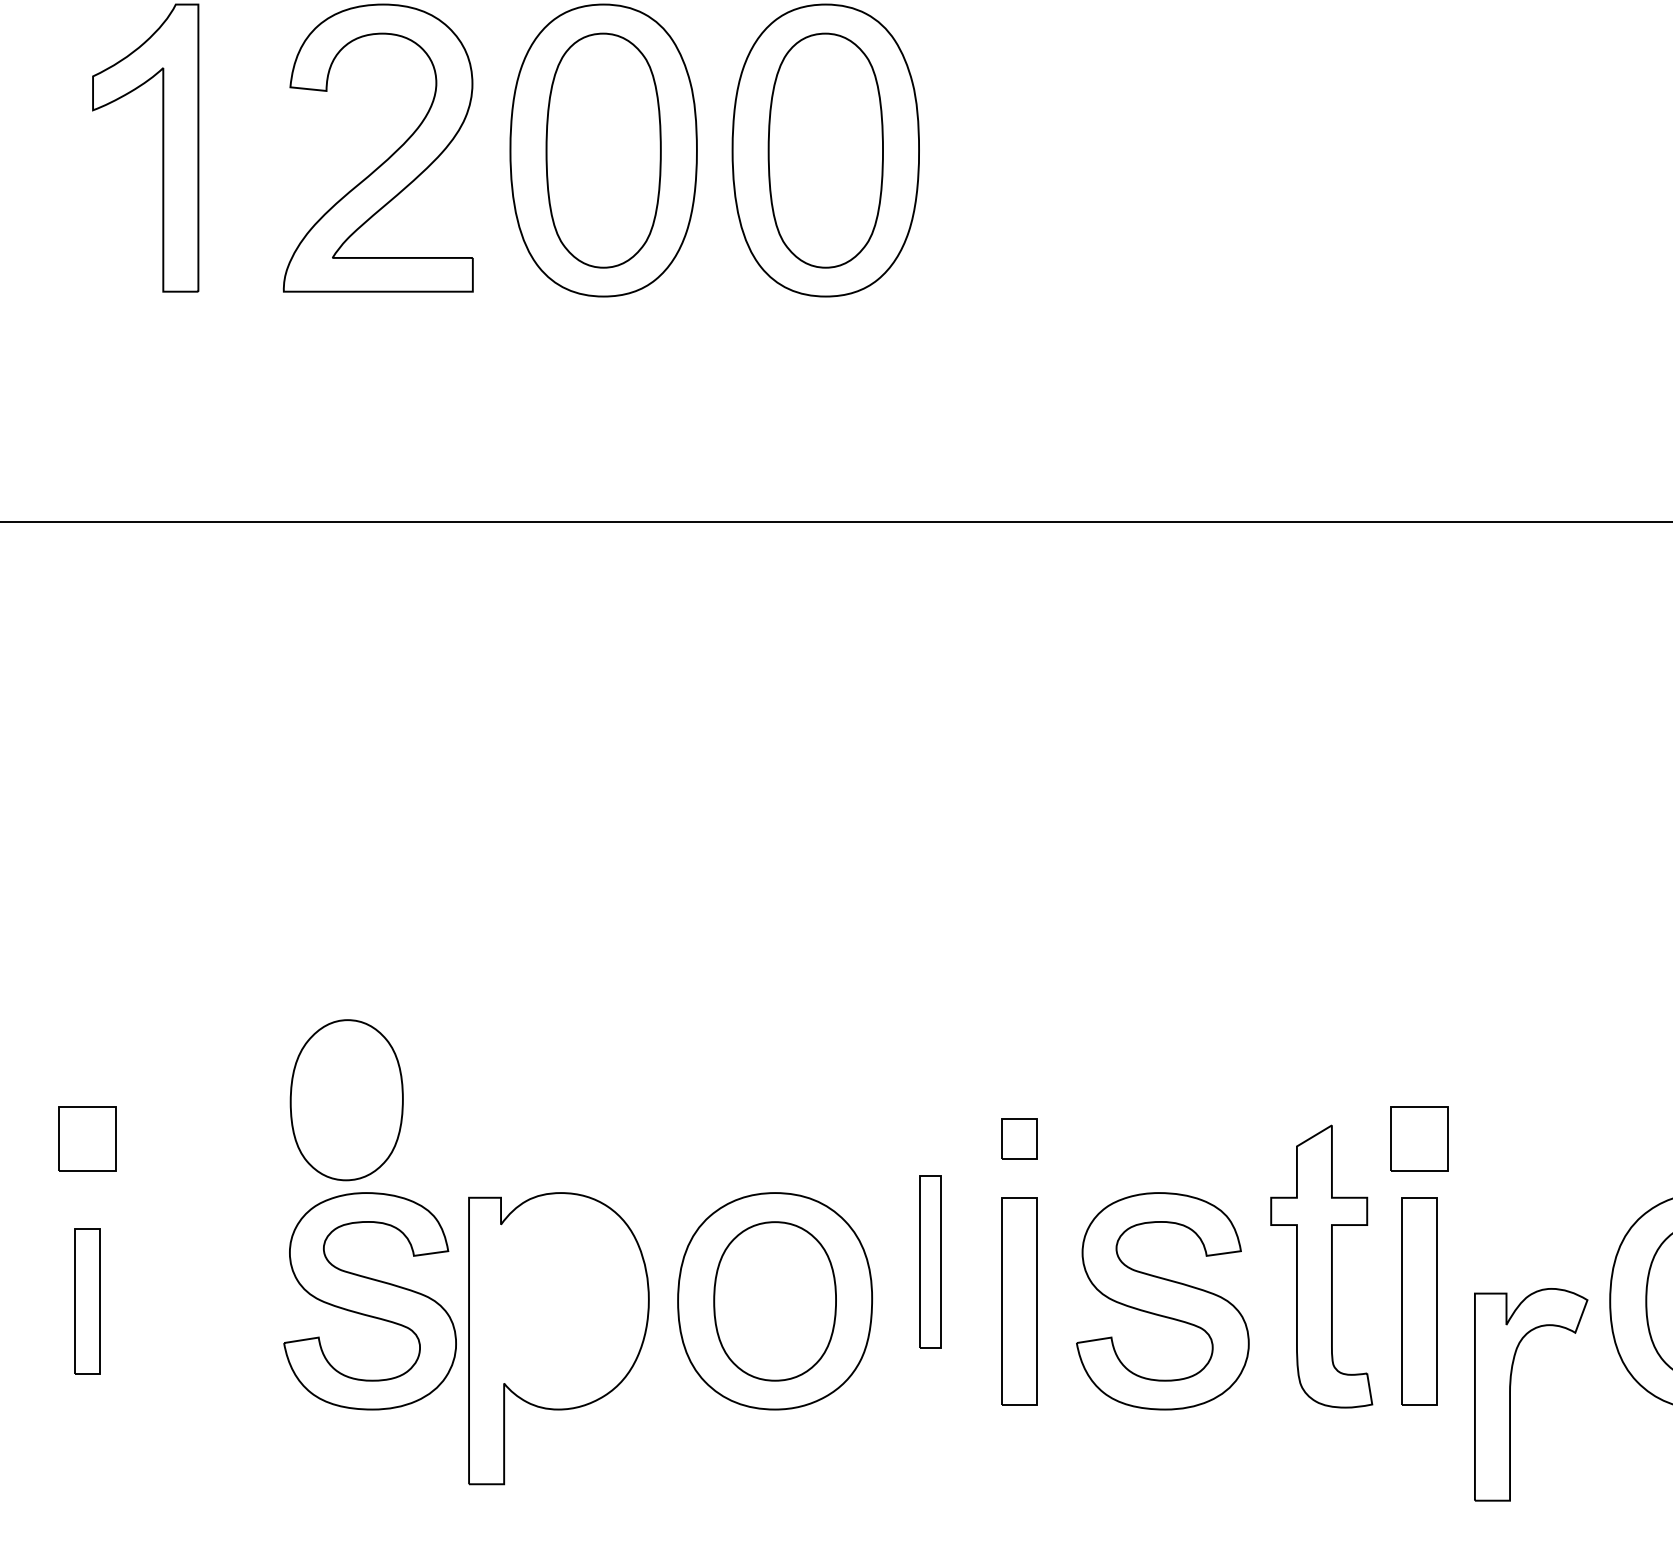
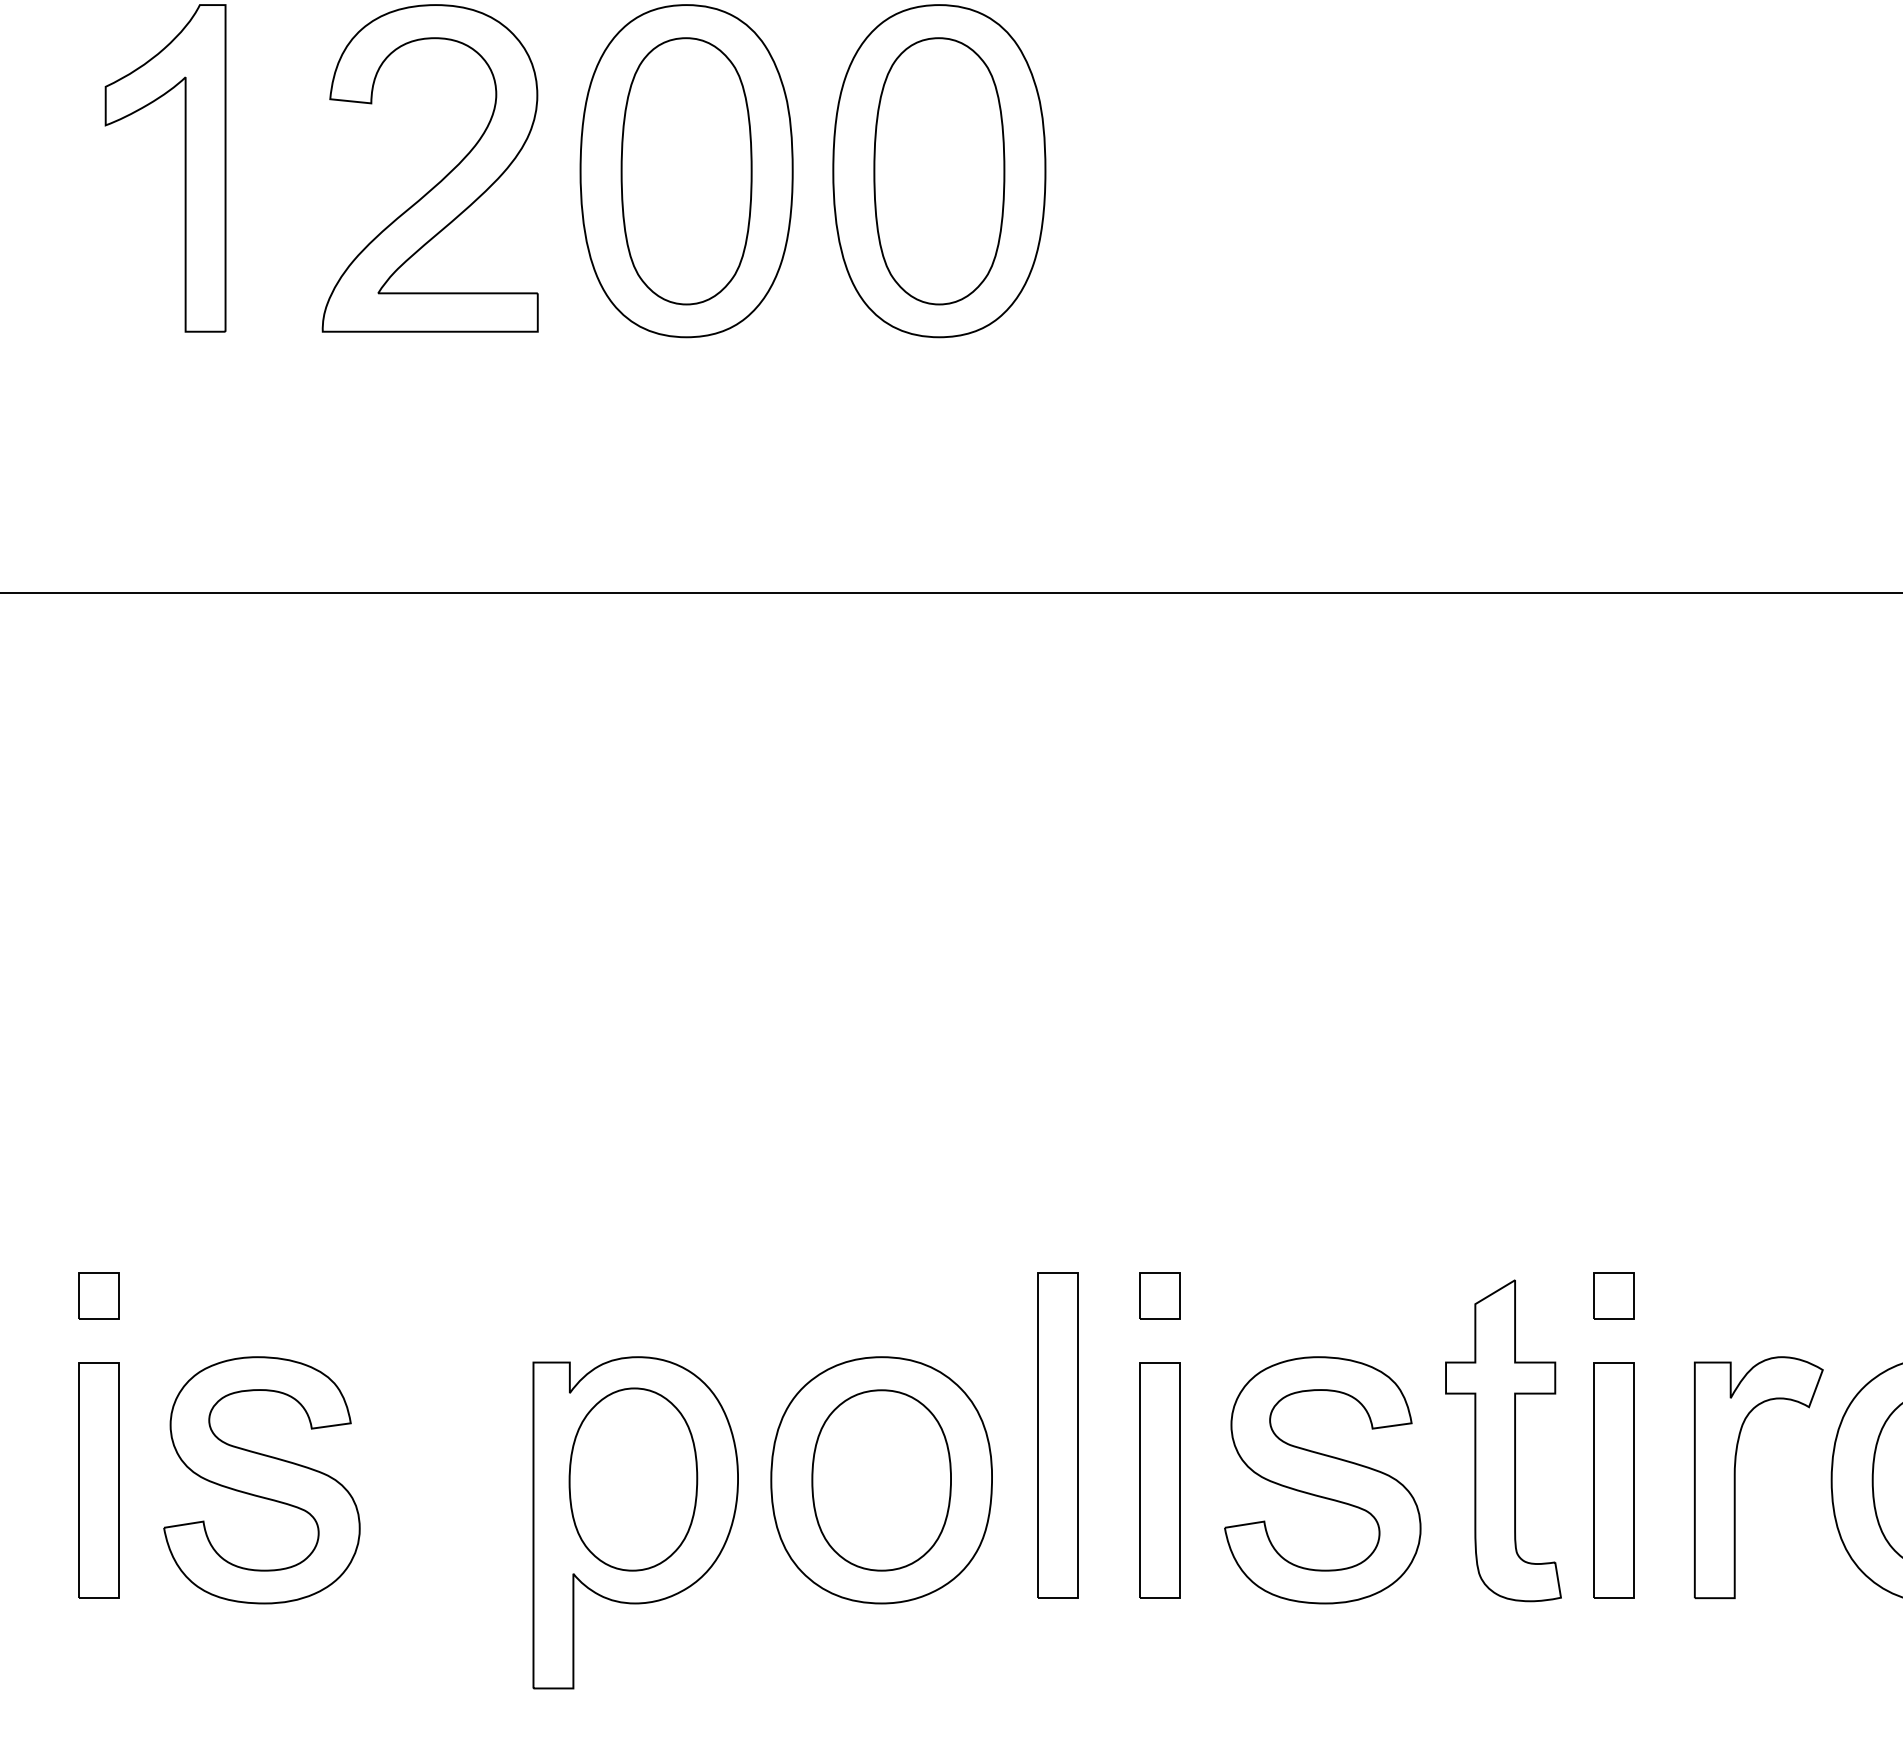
part: (346, 1100) -> (633, 1479), moved
part: (86, 1138) -> (98, 1295), size x0.62
part: (1418, 1138) -> (1613, 1295), size x0.62
part: (929, 1261) -> (1057, 1435), size x1.67
part: (86, 1301) -> (98, 1480), size x1.43
part: (369, 1301) -> (261, 1480), moved
part: (1510, 1394) -> (1735, 1477), moved

